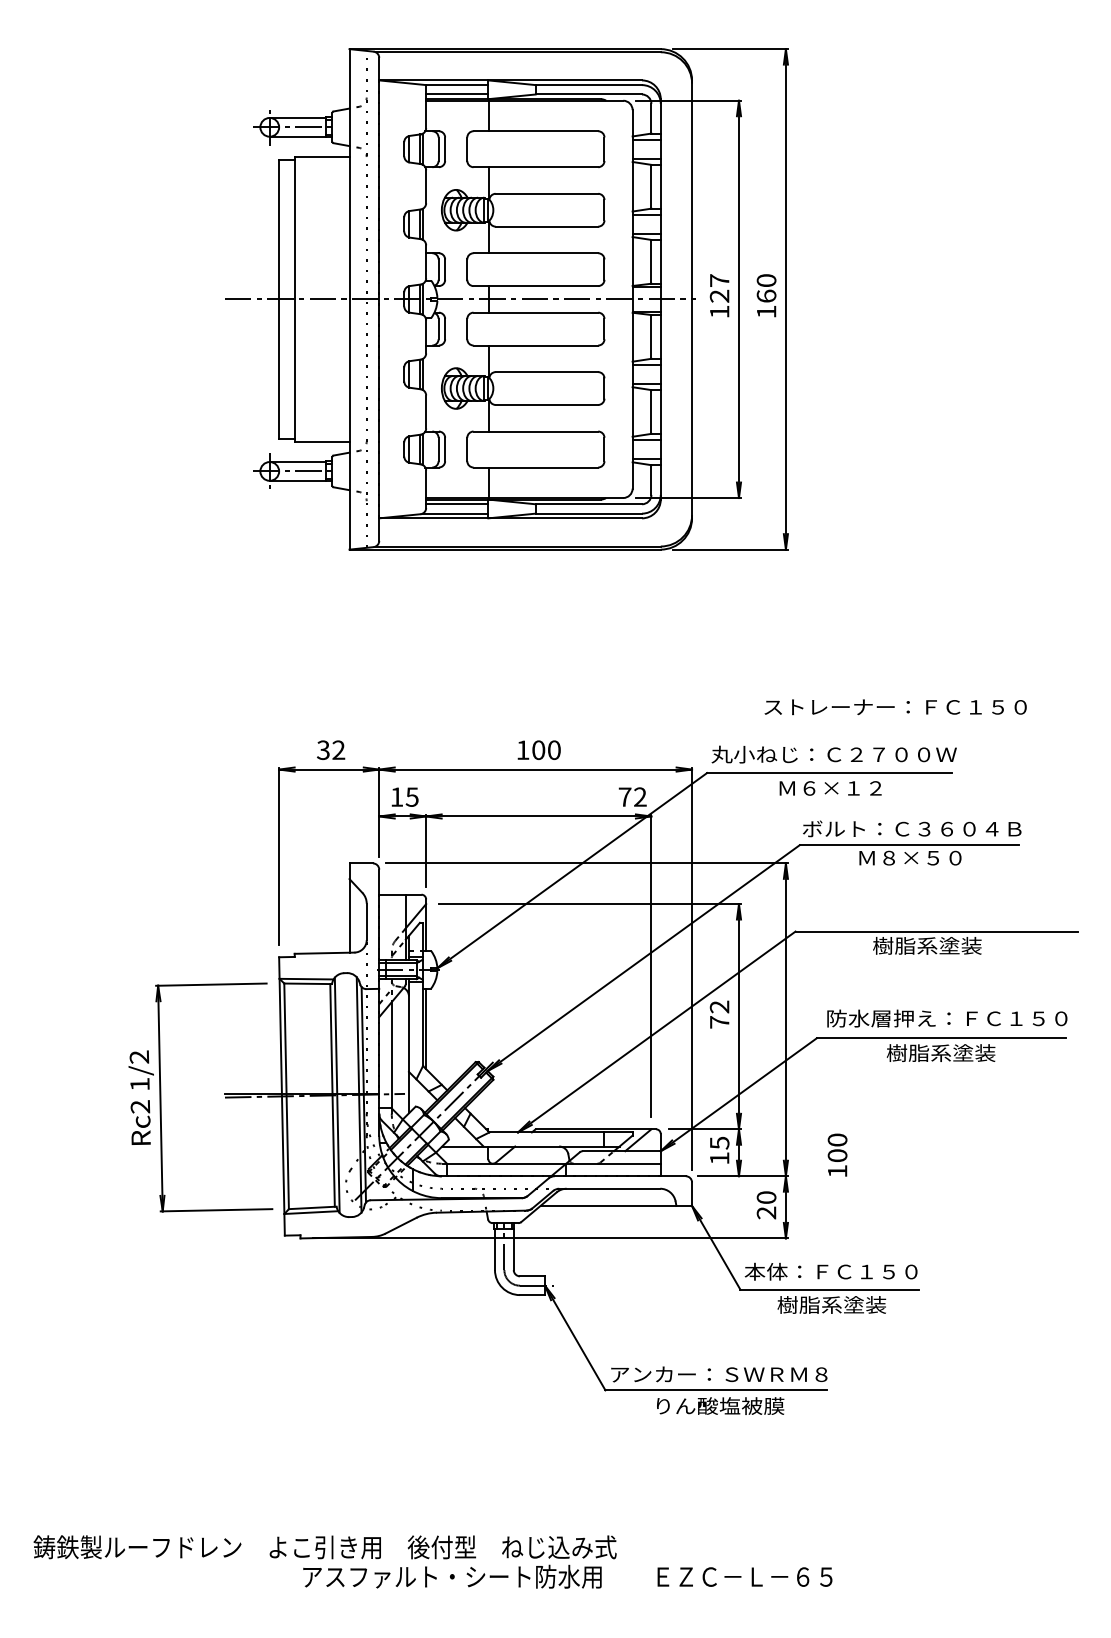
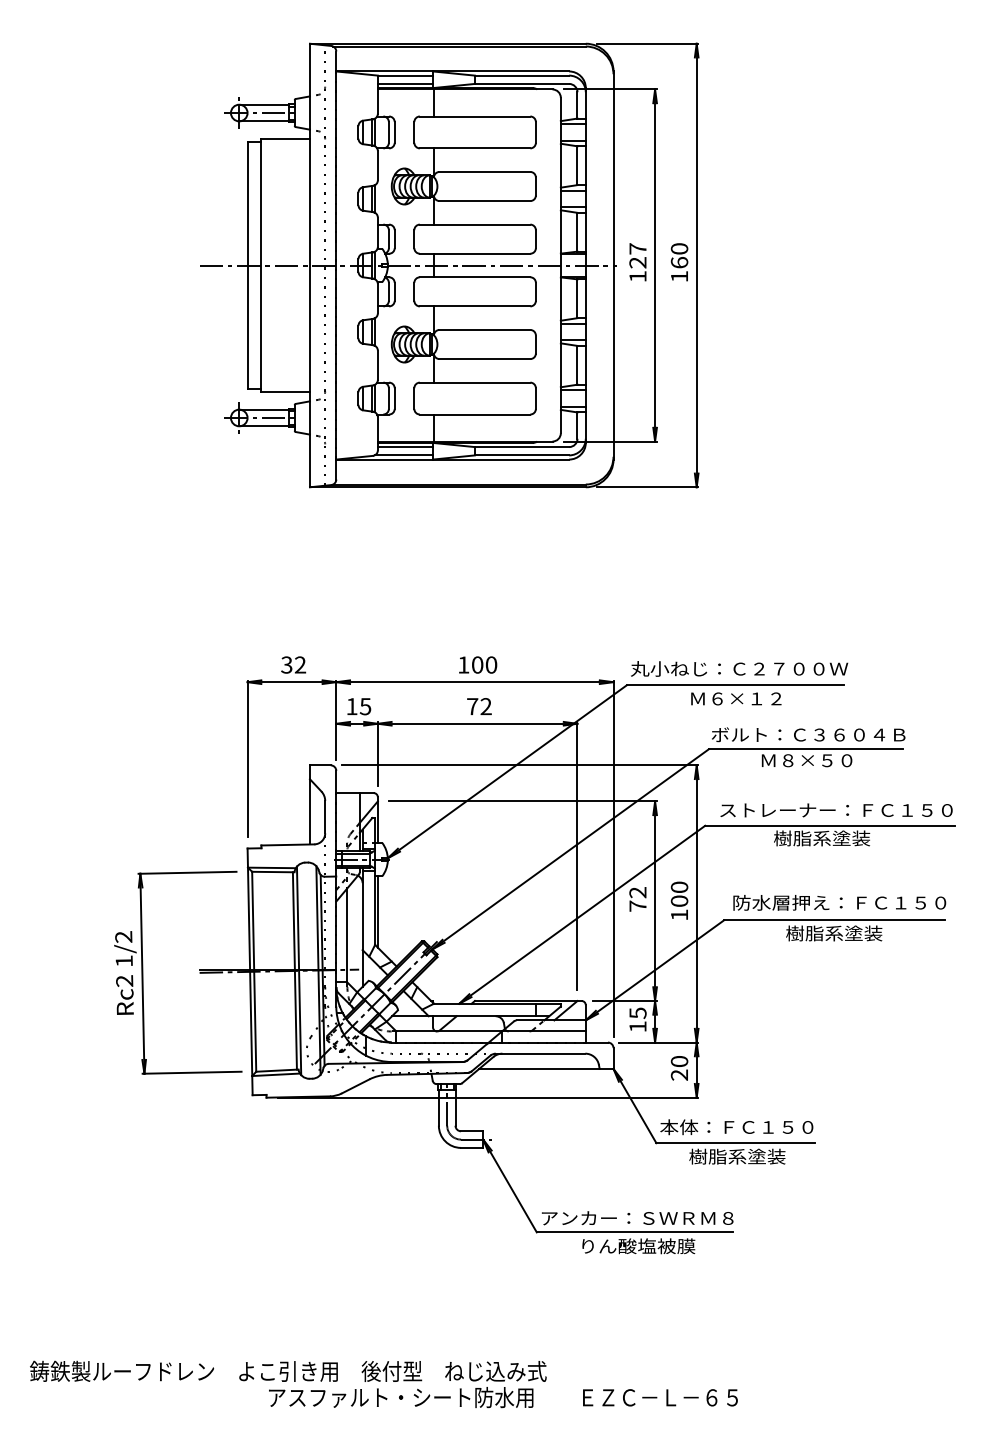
text: (895, 707) -> (836, 810), moved
text: (632, 796) -> (479, 706), moved
text: (837, 1154) -> (679, 900), moved

